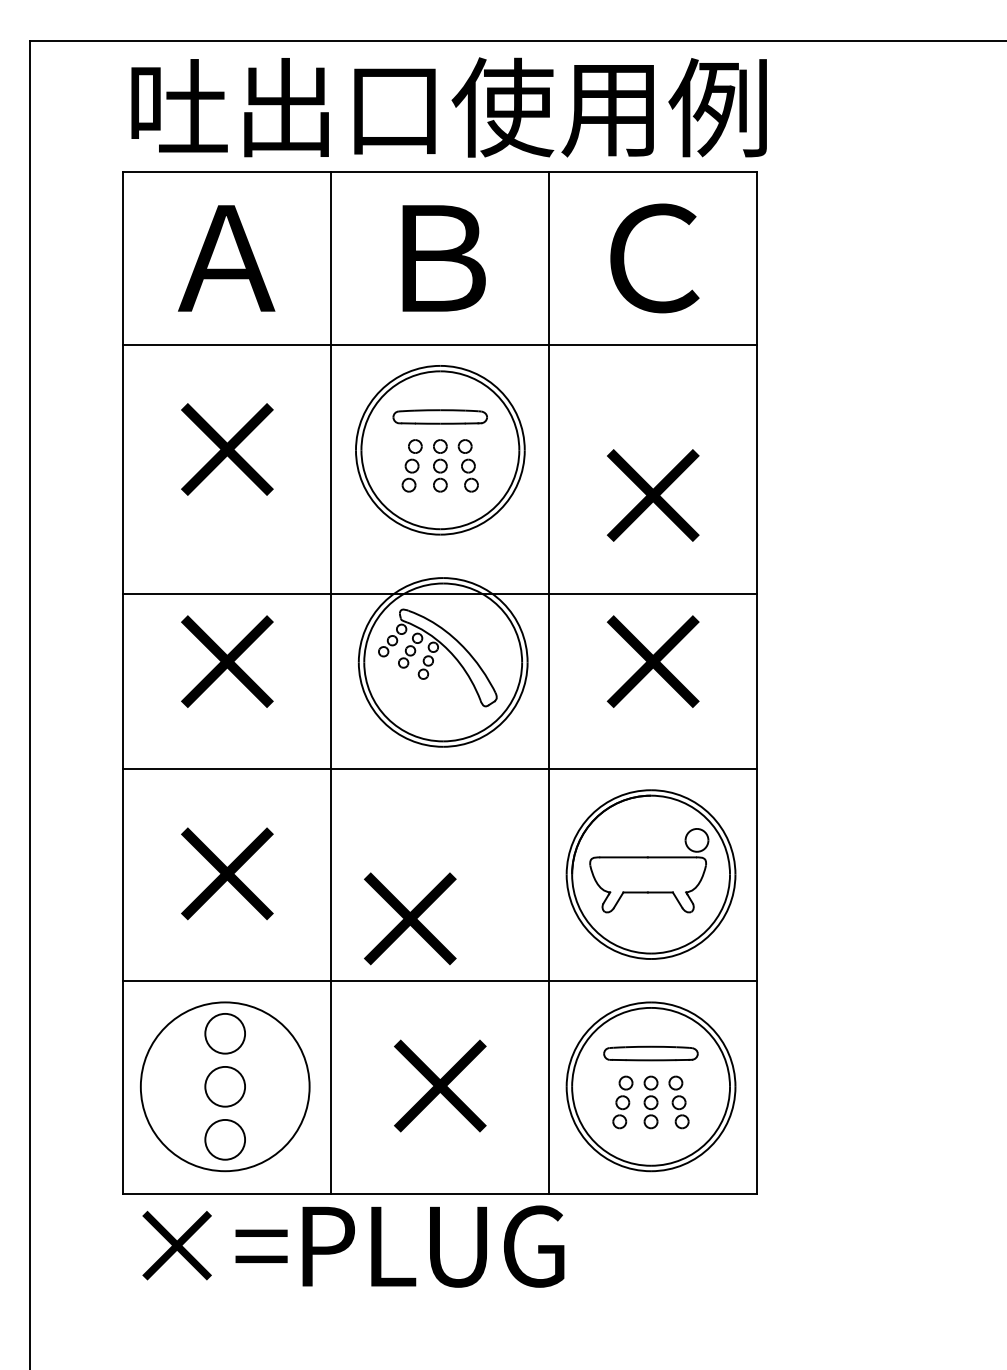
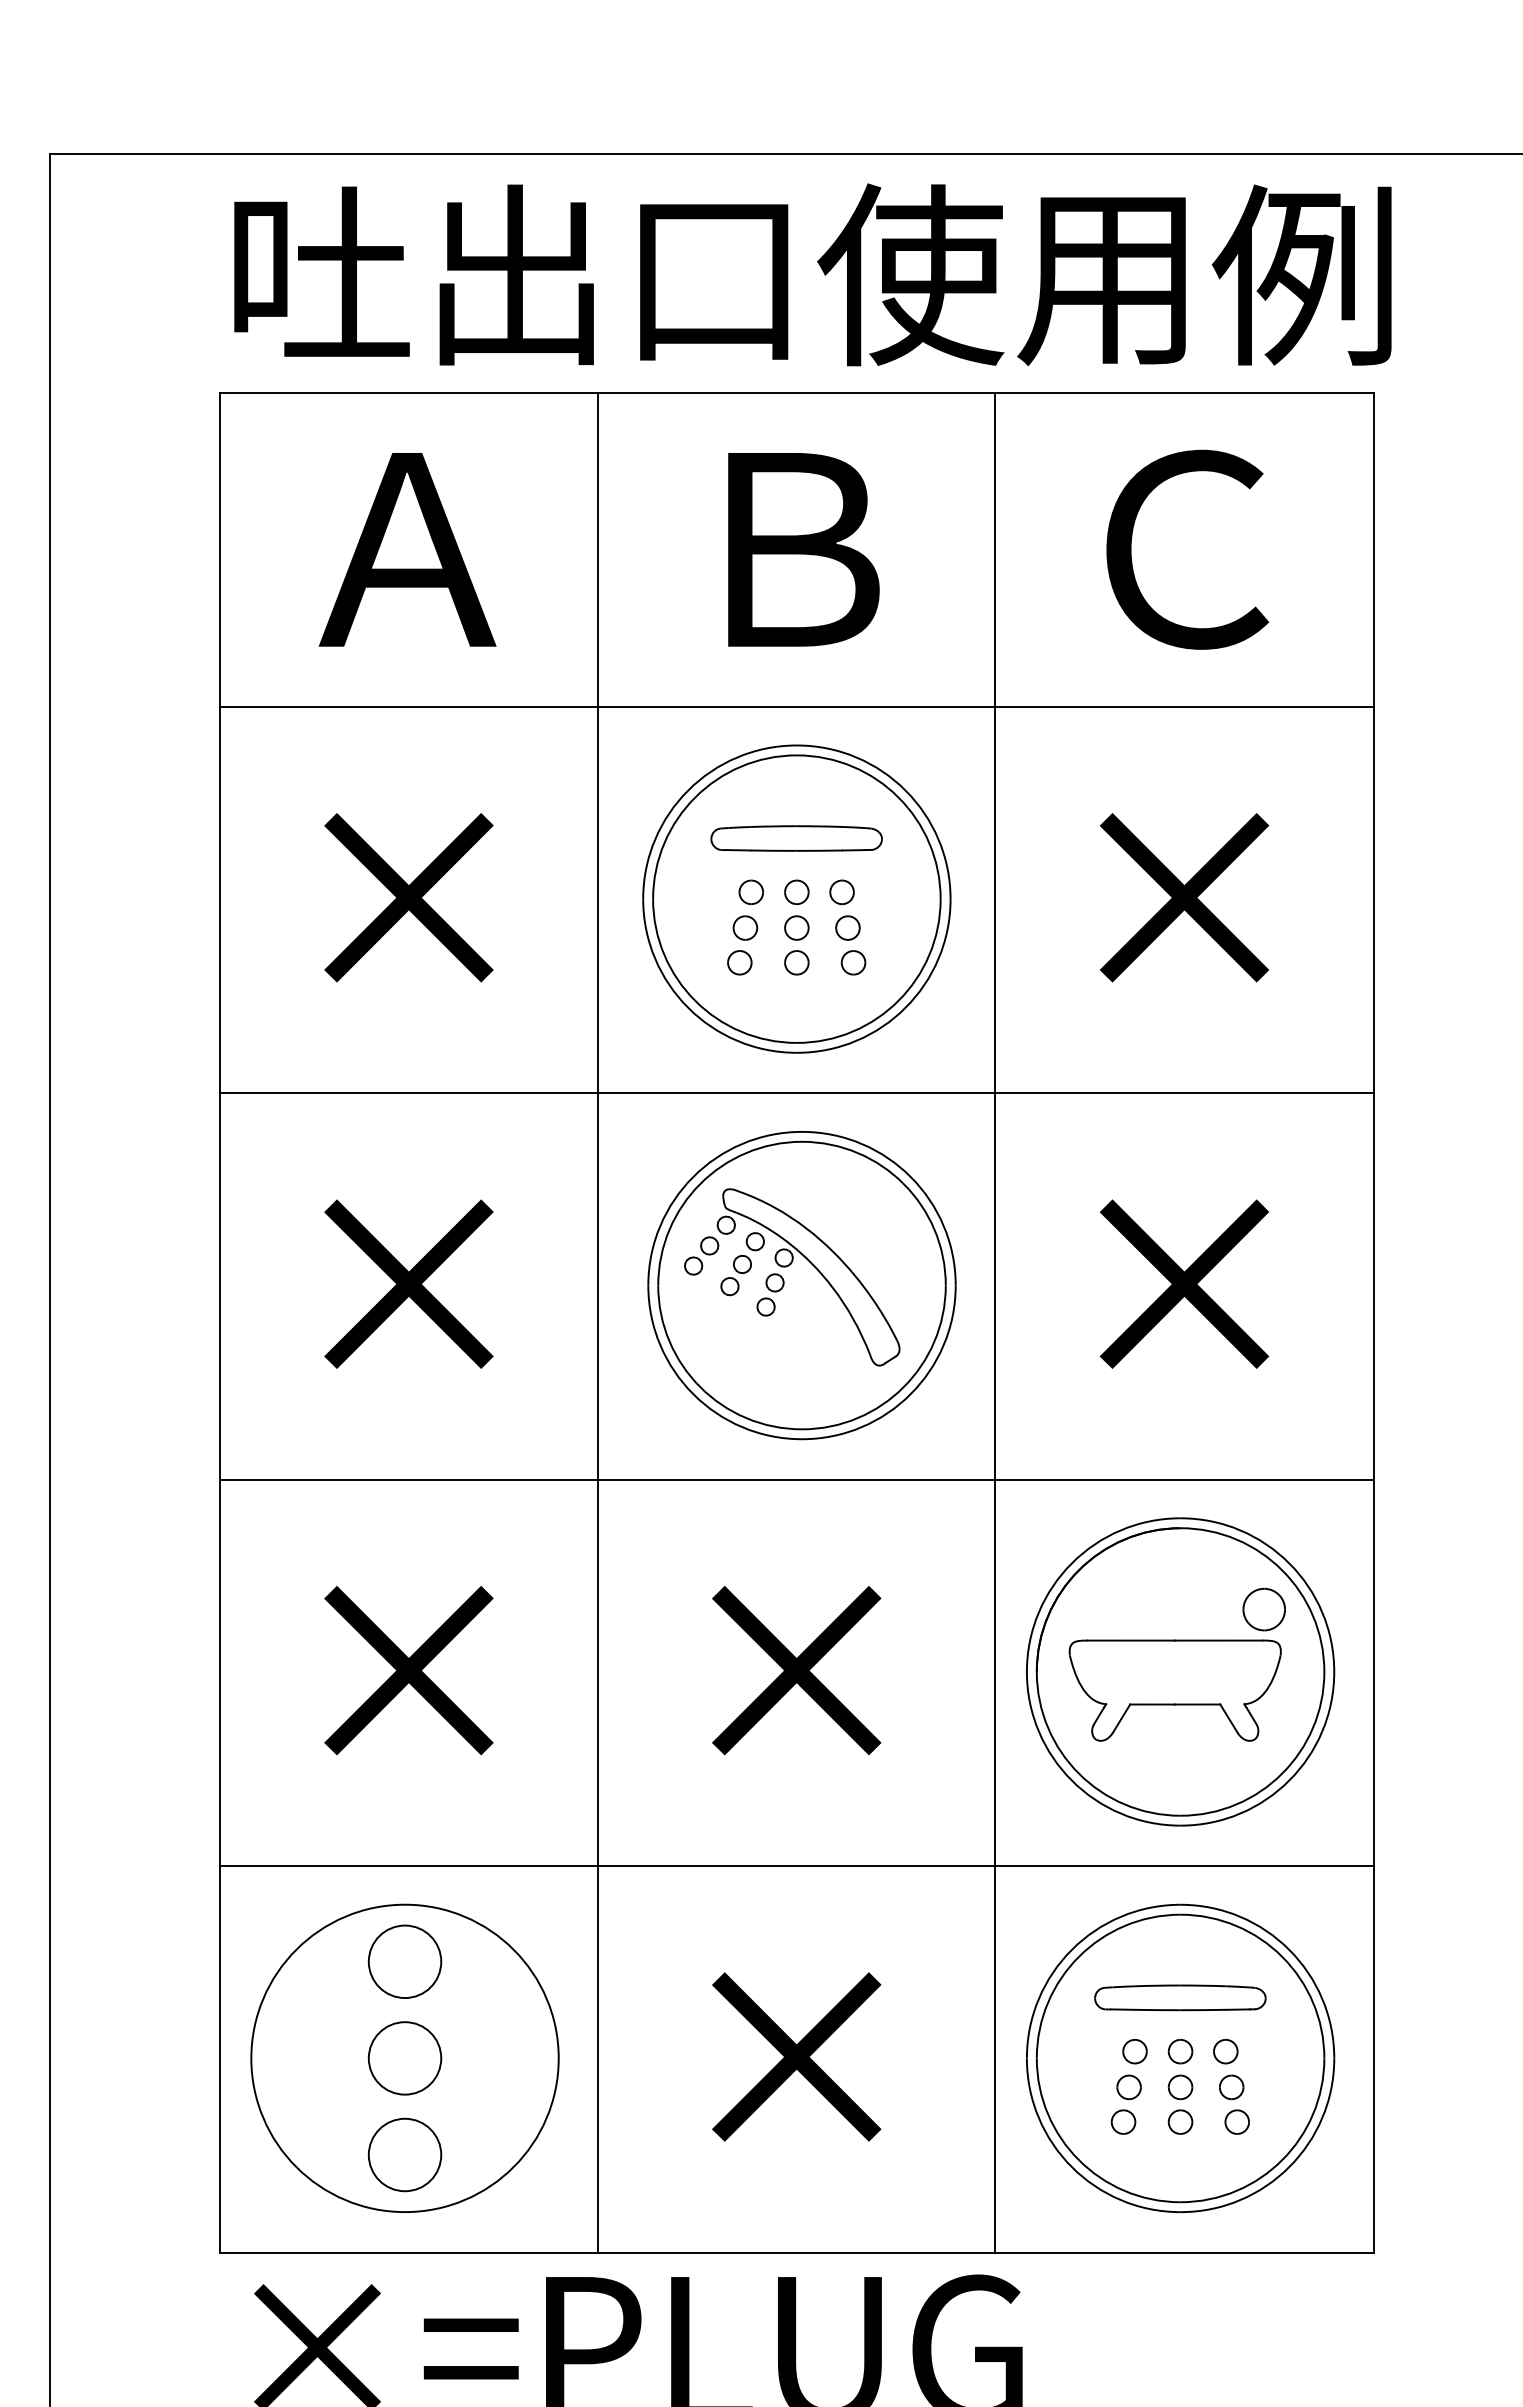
text: (653, 495) -> (1185, 897), moved
line: (440, 593) -> (797, 1092), moved
text: (410, 918) -> (797, 1669), moved

